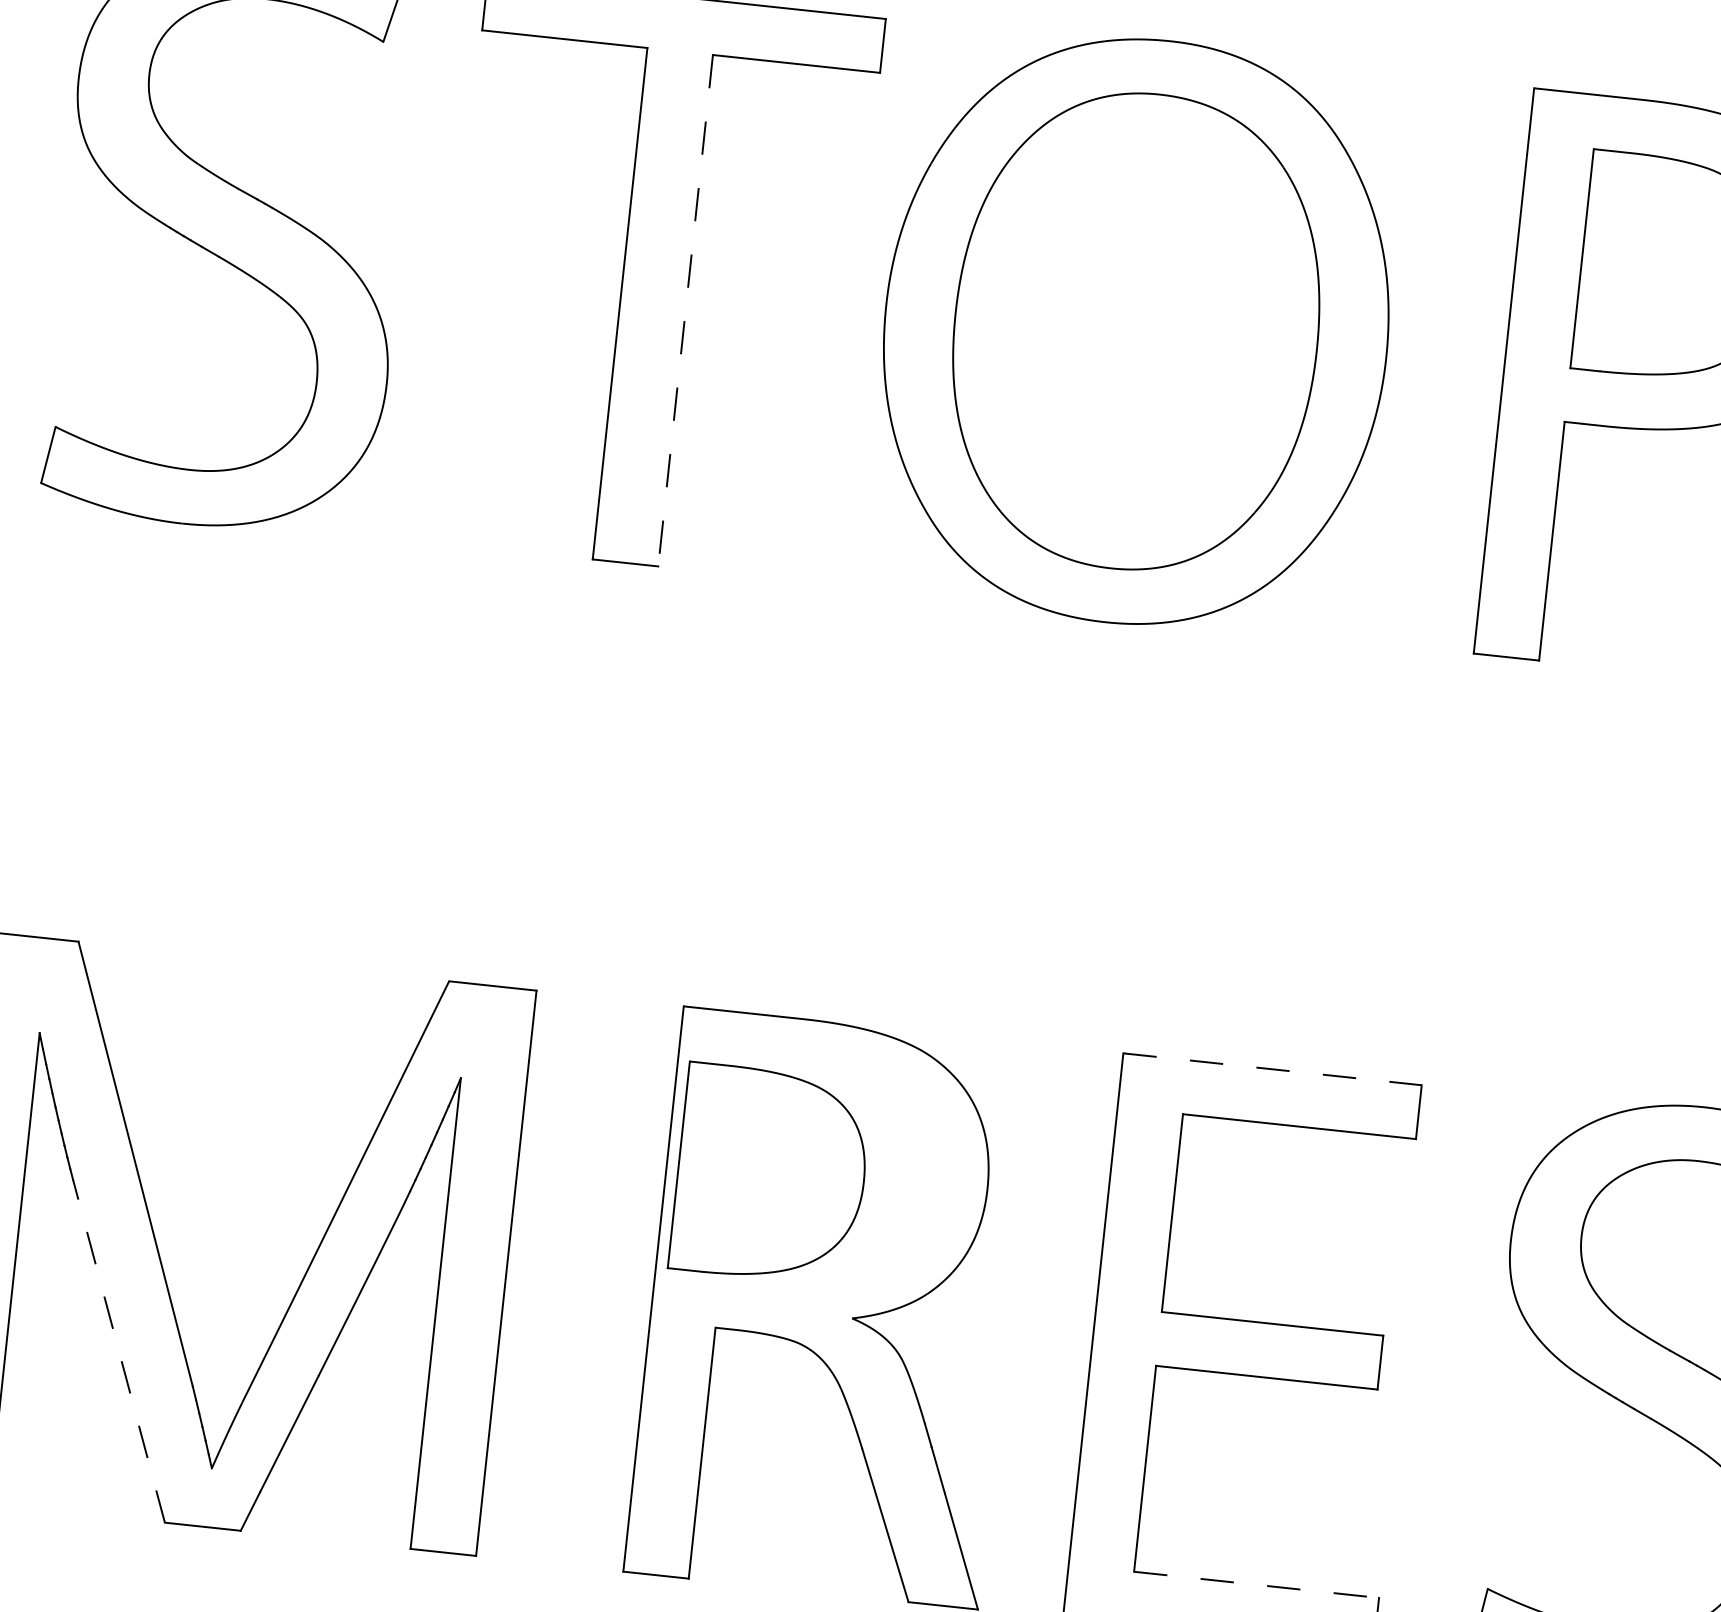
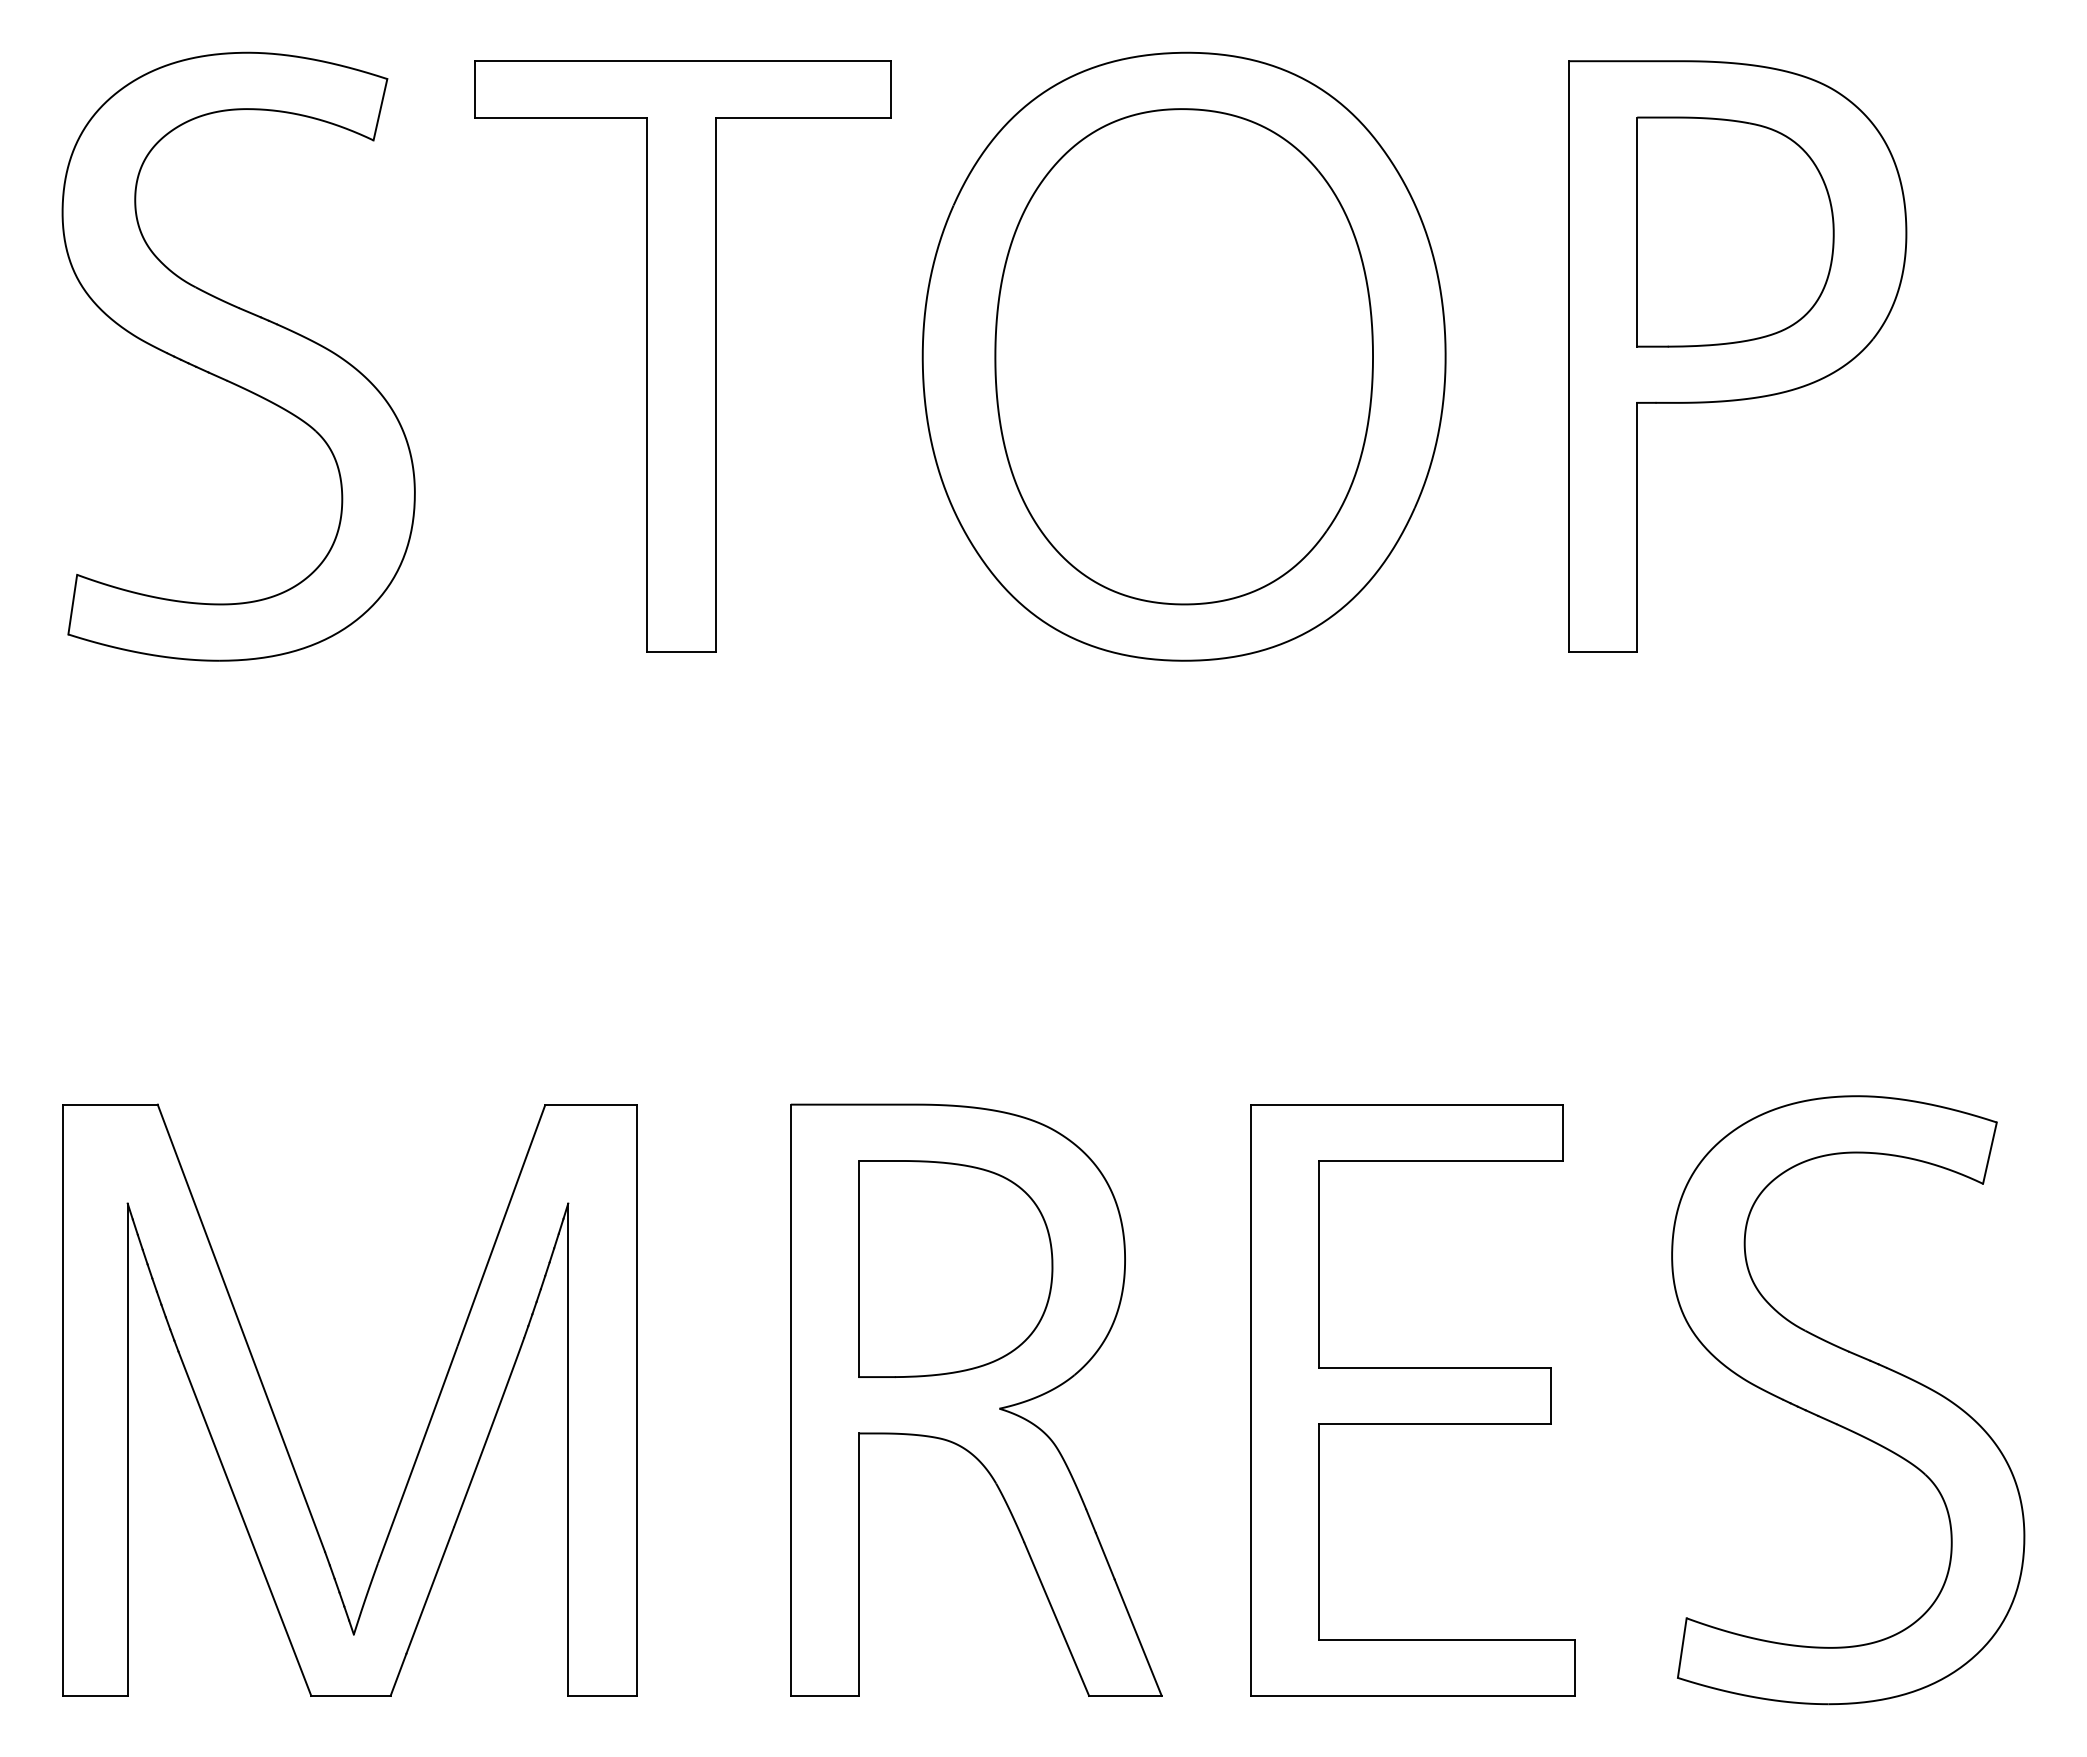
line: (685, 311) -> (715, 385), dashed -> solid
line: (1273, 1069) -> (1407, 1104), dashed -> solid
part: (770, 1174) -> (955, 1268), moved
line: (118, 1351) -> (244, 1523), dashed -> solid
line: (1256, 1584) -> (1447, 1639), dashed -> solid

